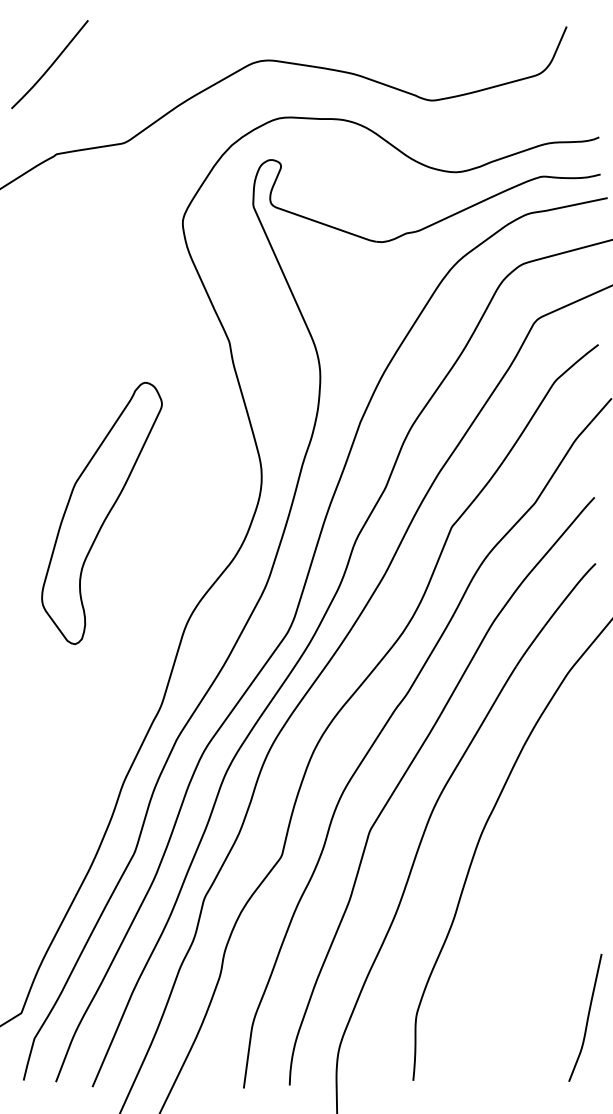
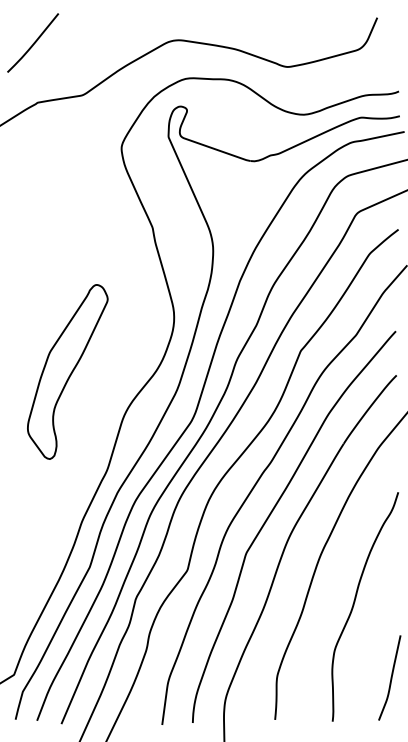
part: (101, 512) -> (67, 371), moved
curve: (533, 904) -> (355, 602), added

